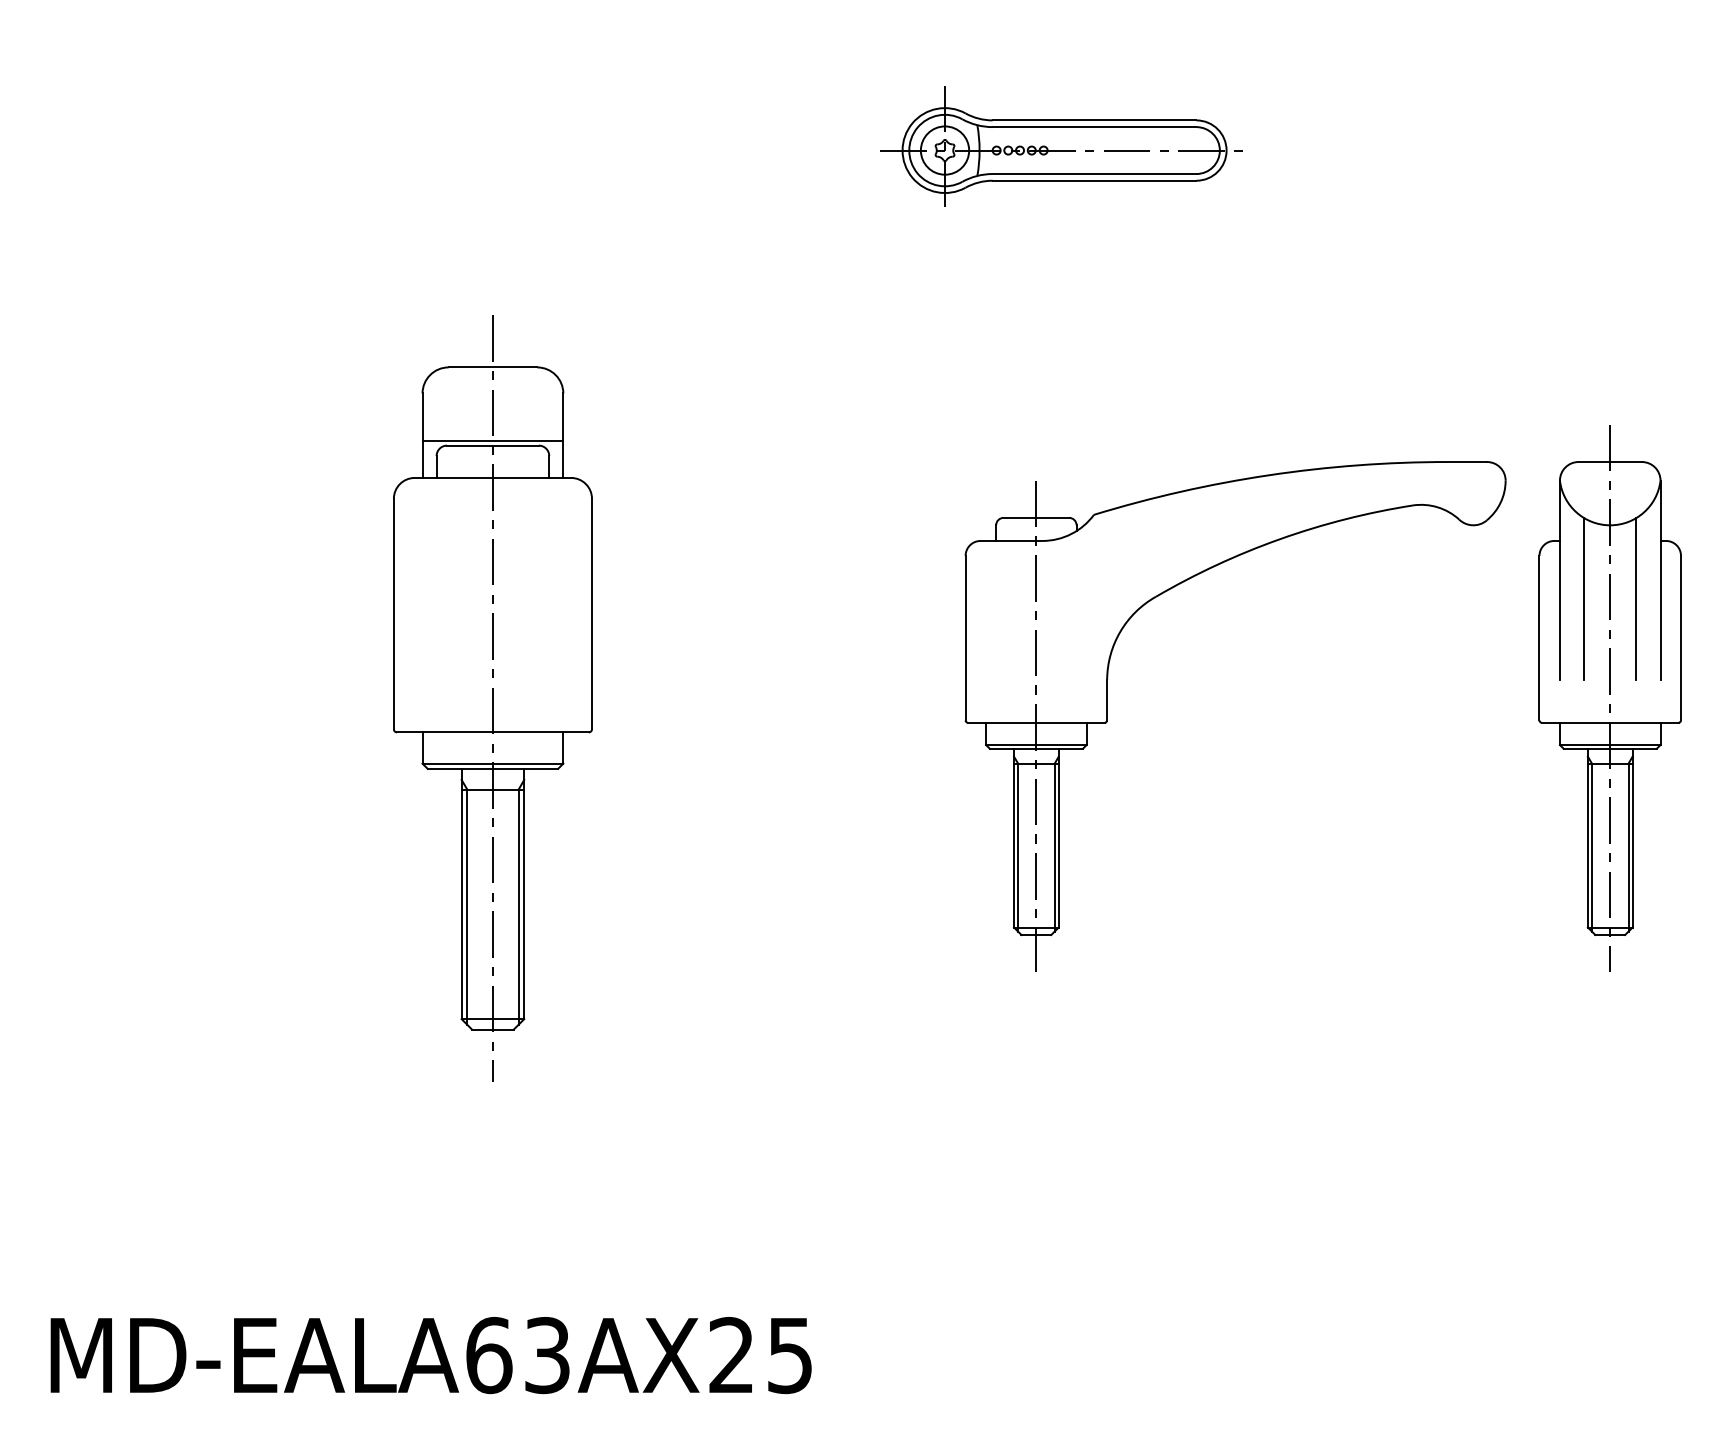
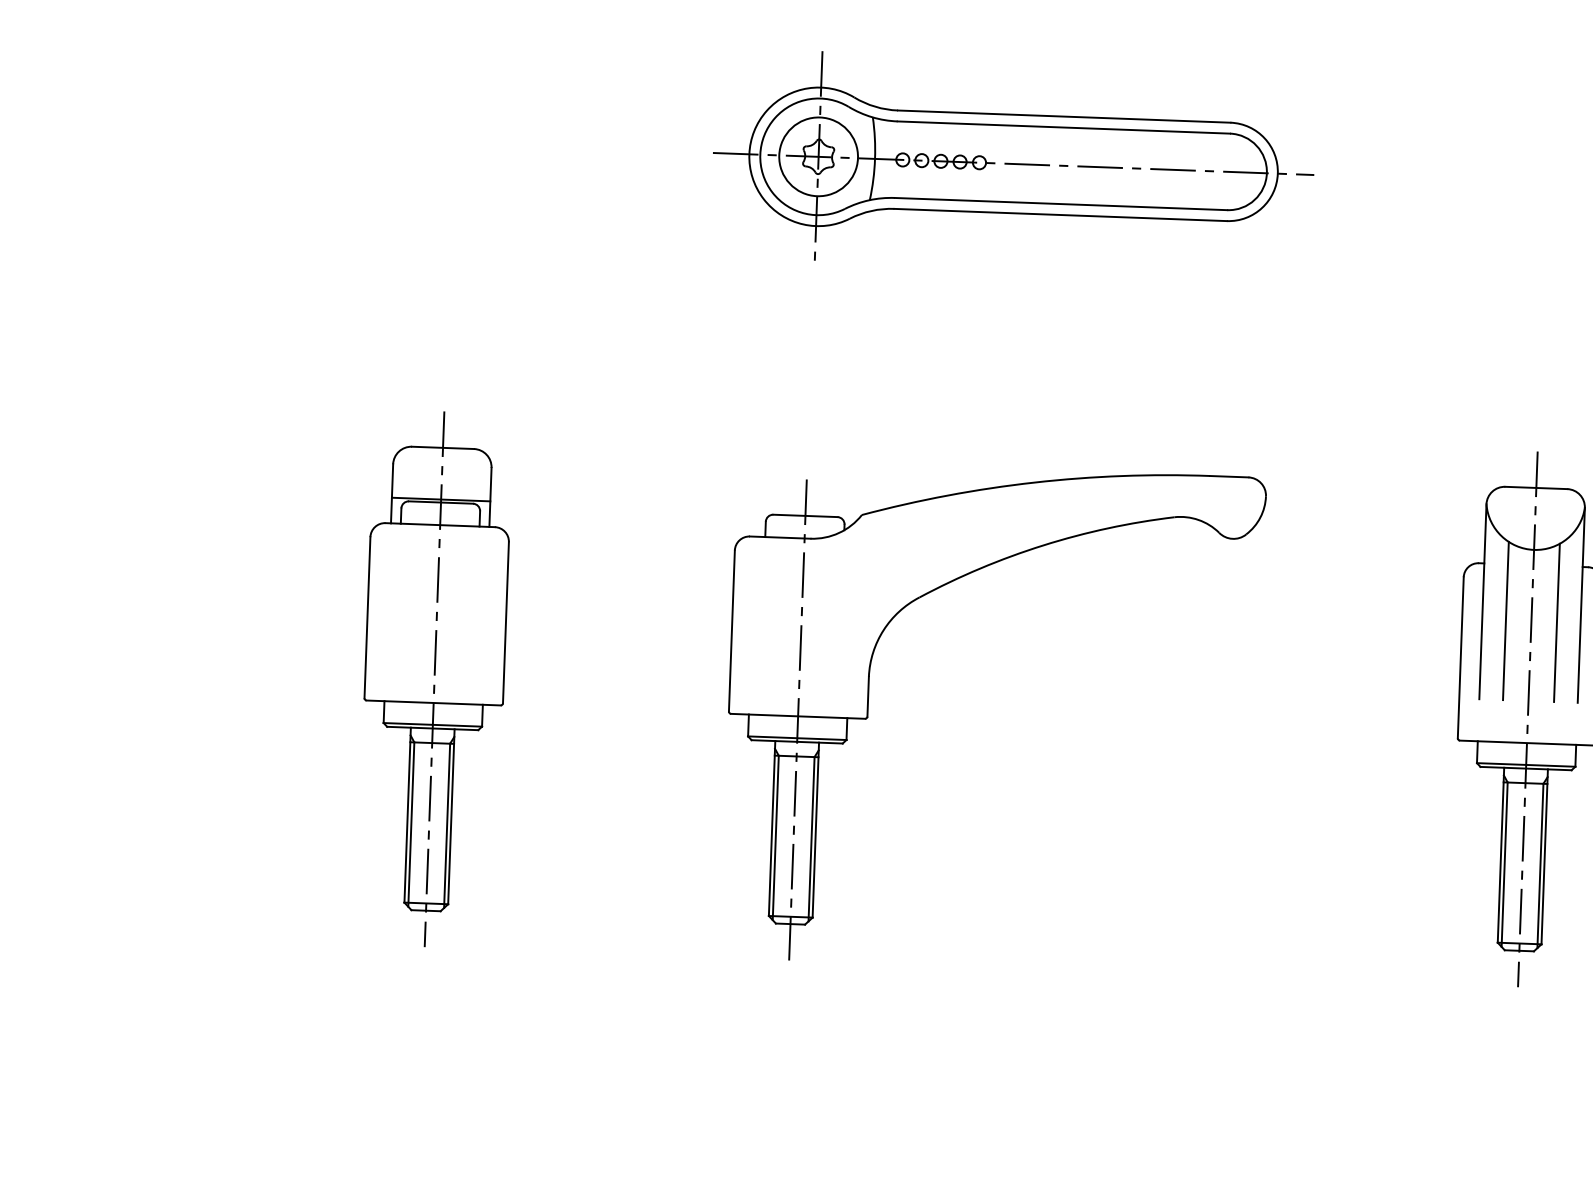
part: (1064, 149) -> (1013, 162), size x1.67
part: (492, 698) -> (434, 679), size x0.71
part: (1107, 716) -> (867, 712), moved

